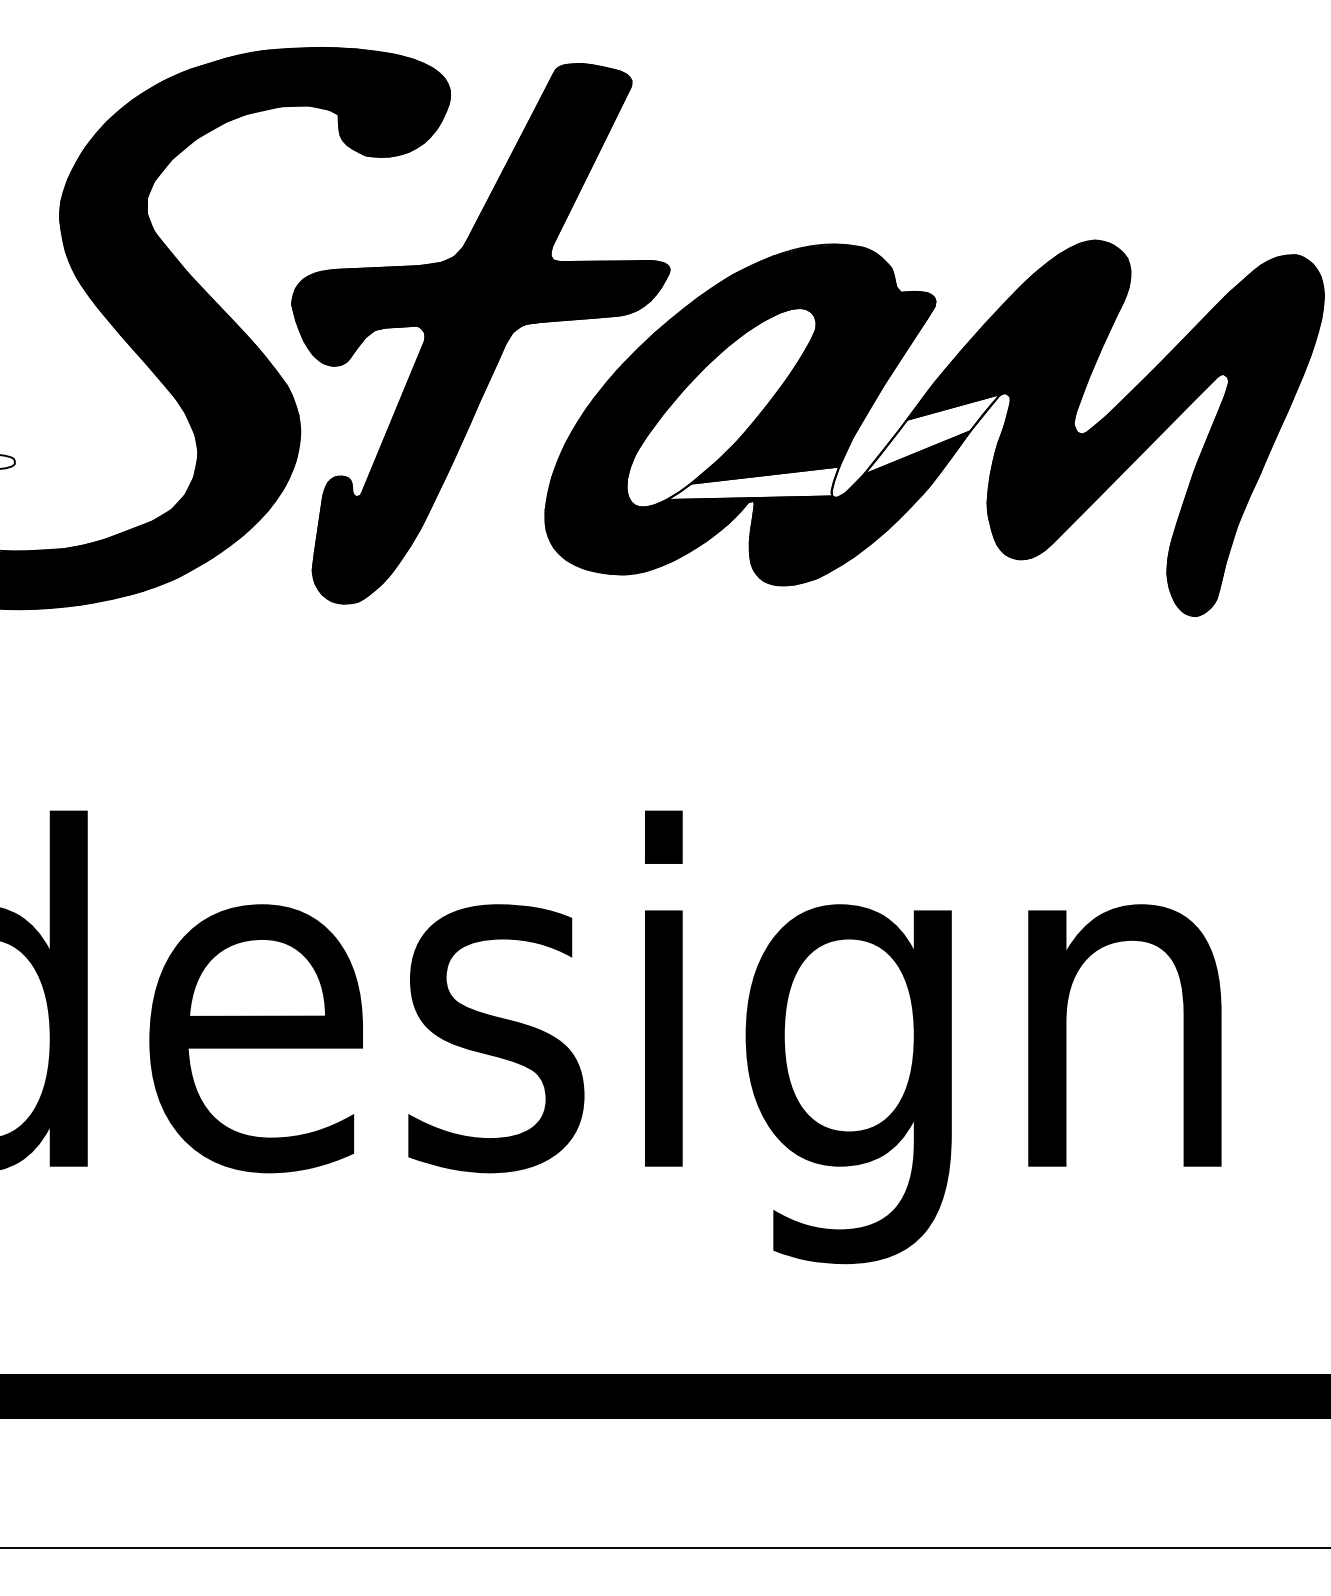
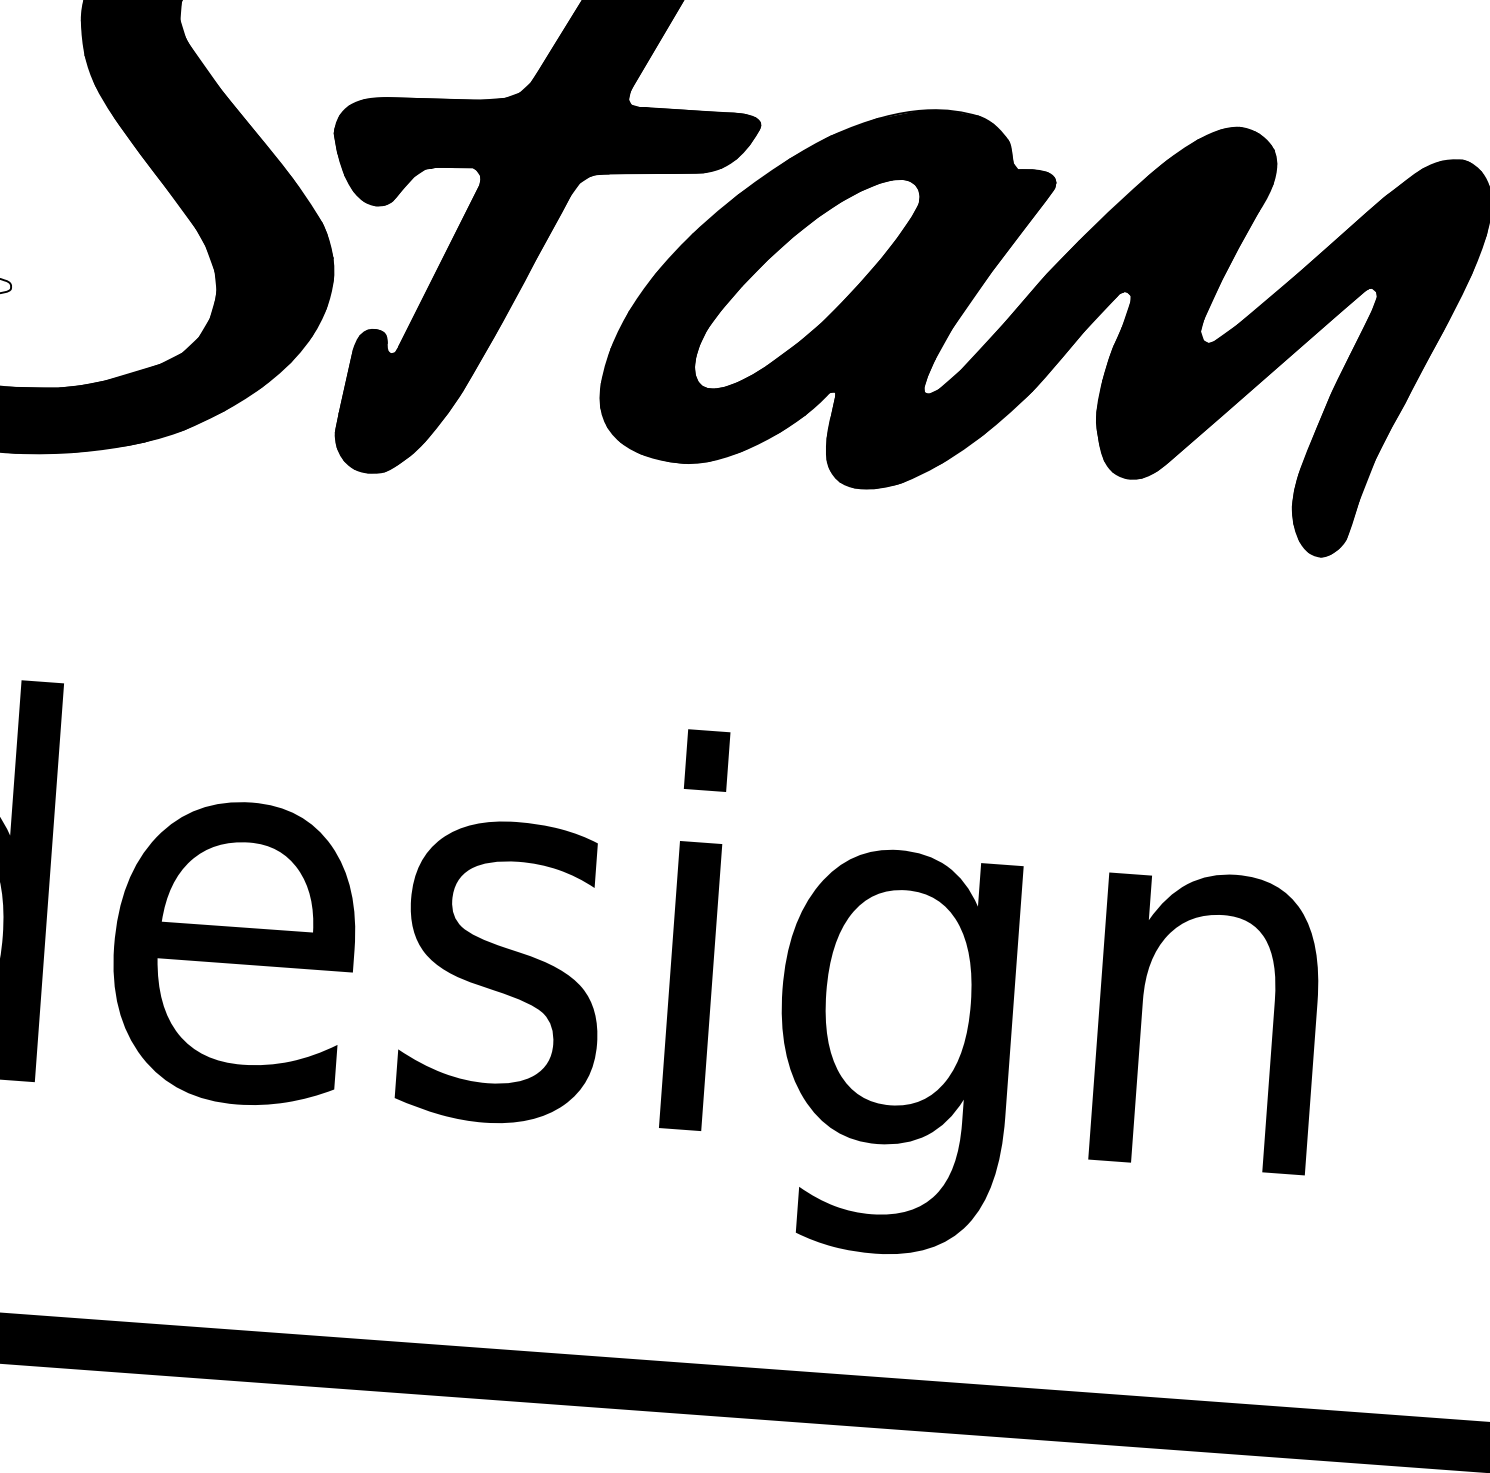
fill: (933, 433) -> (1042, 330), added
fill: (752, 483) -> (835, 371), added

